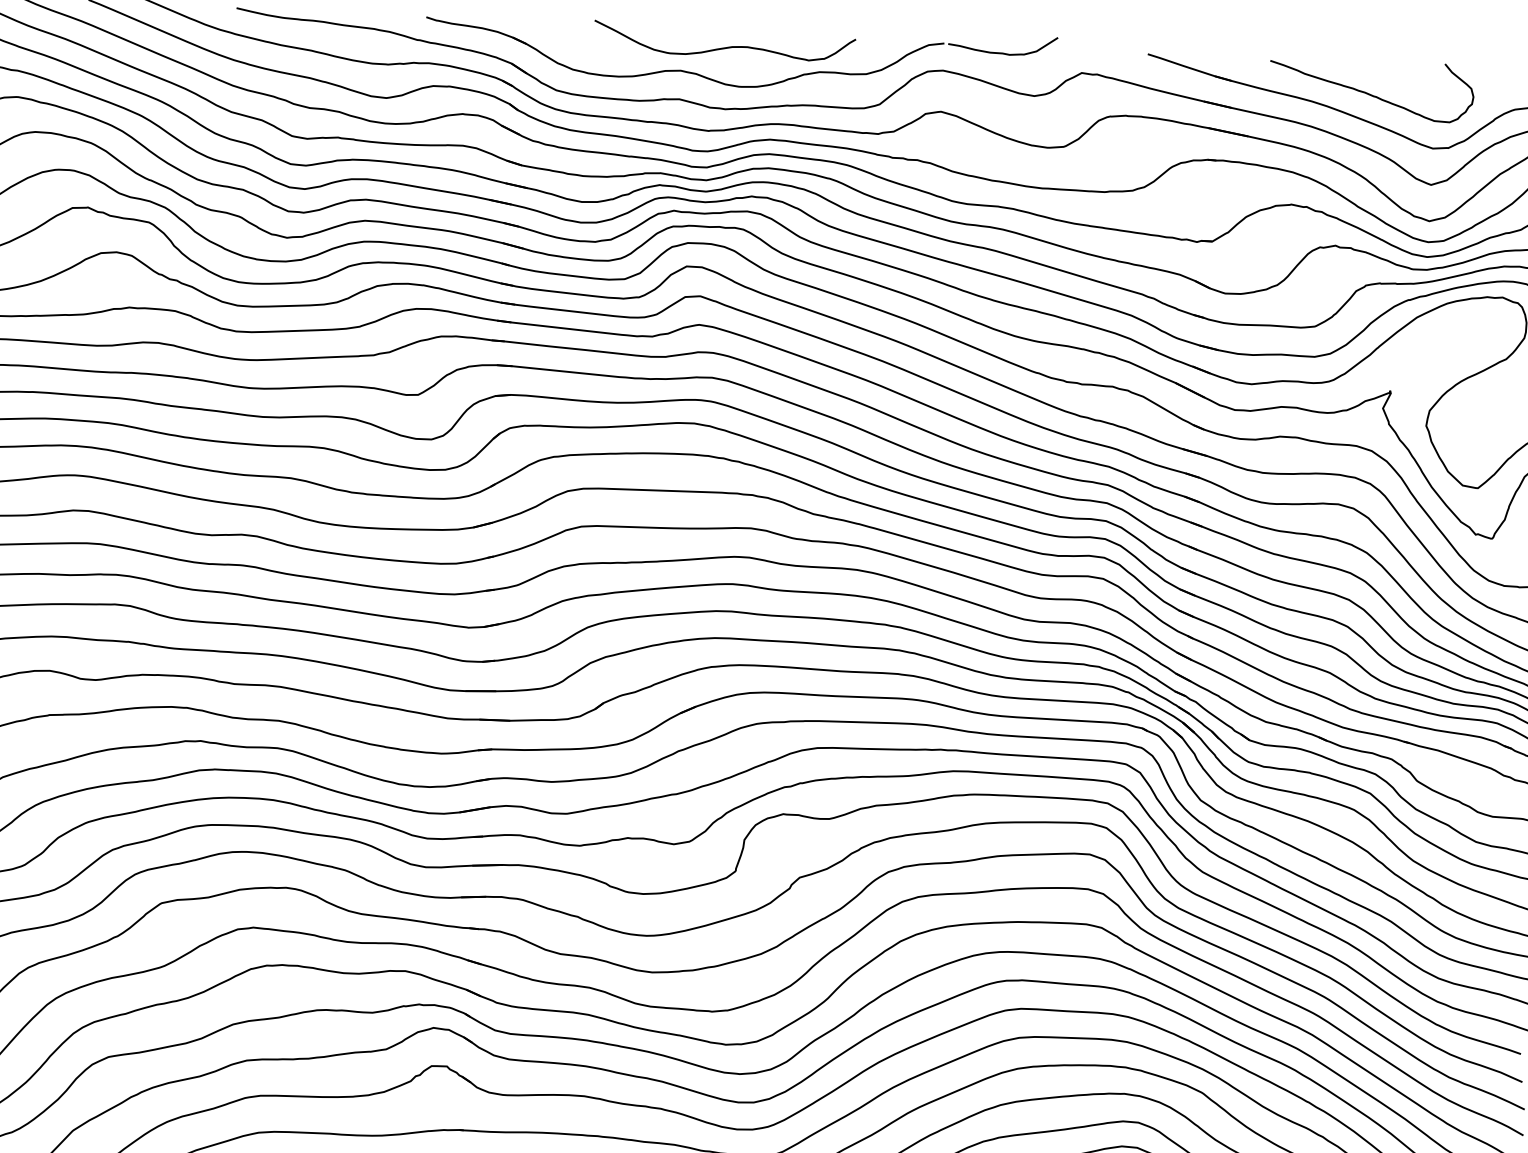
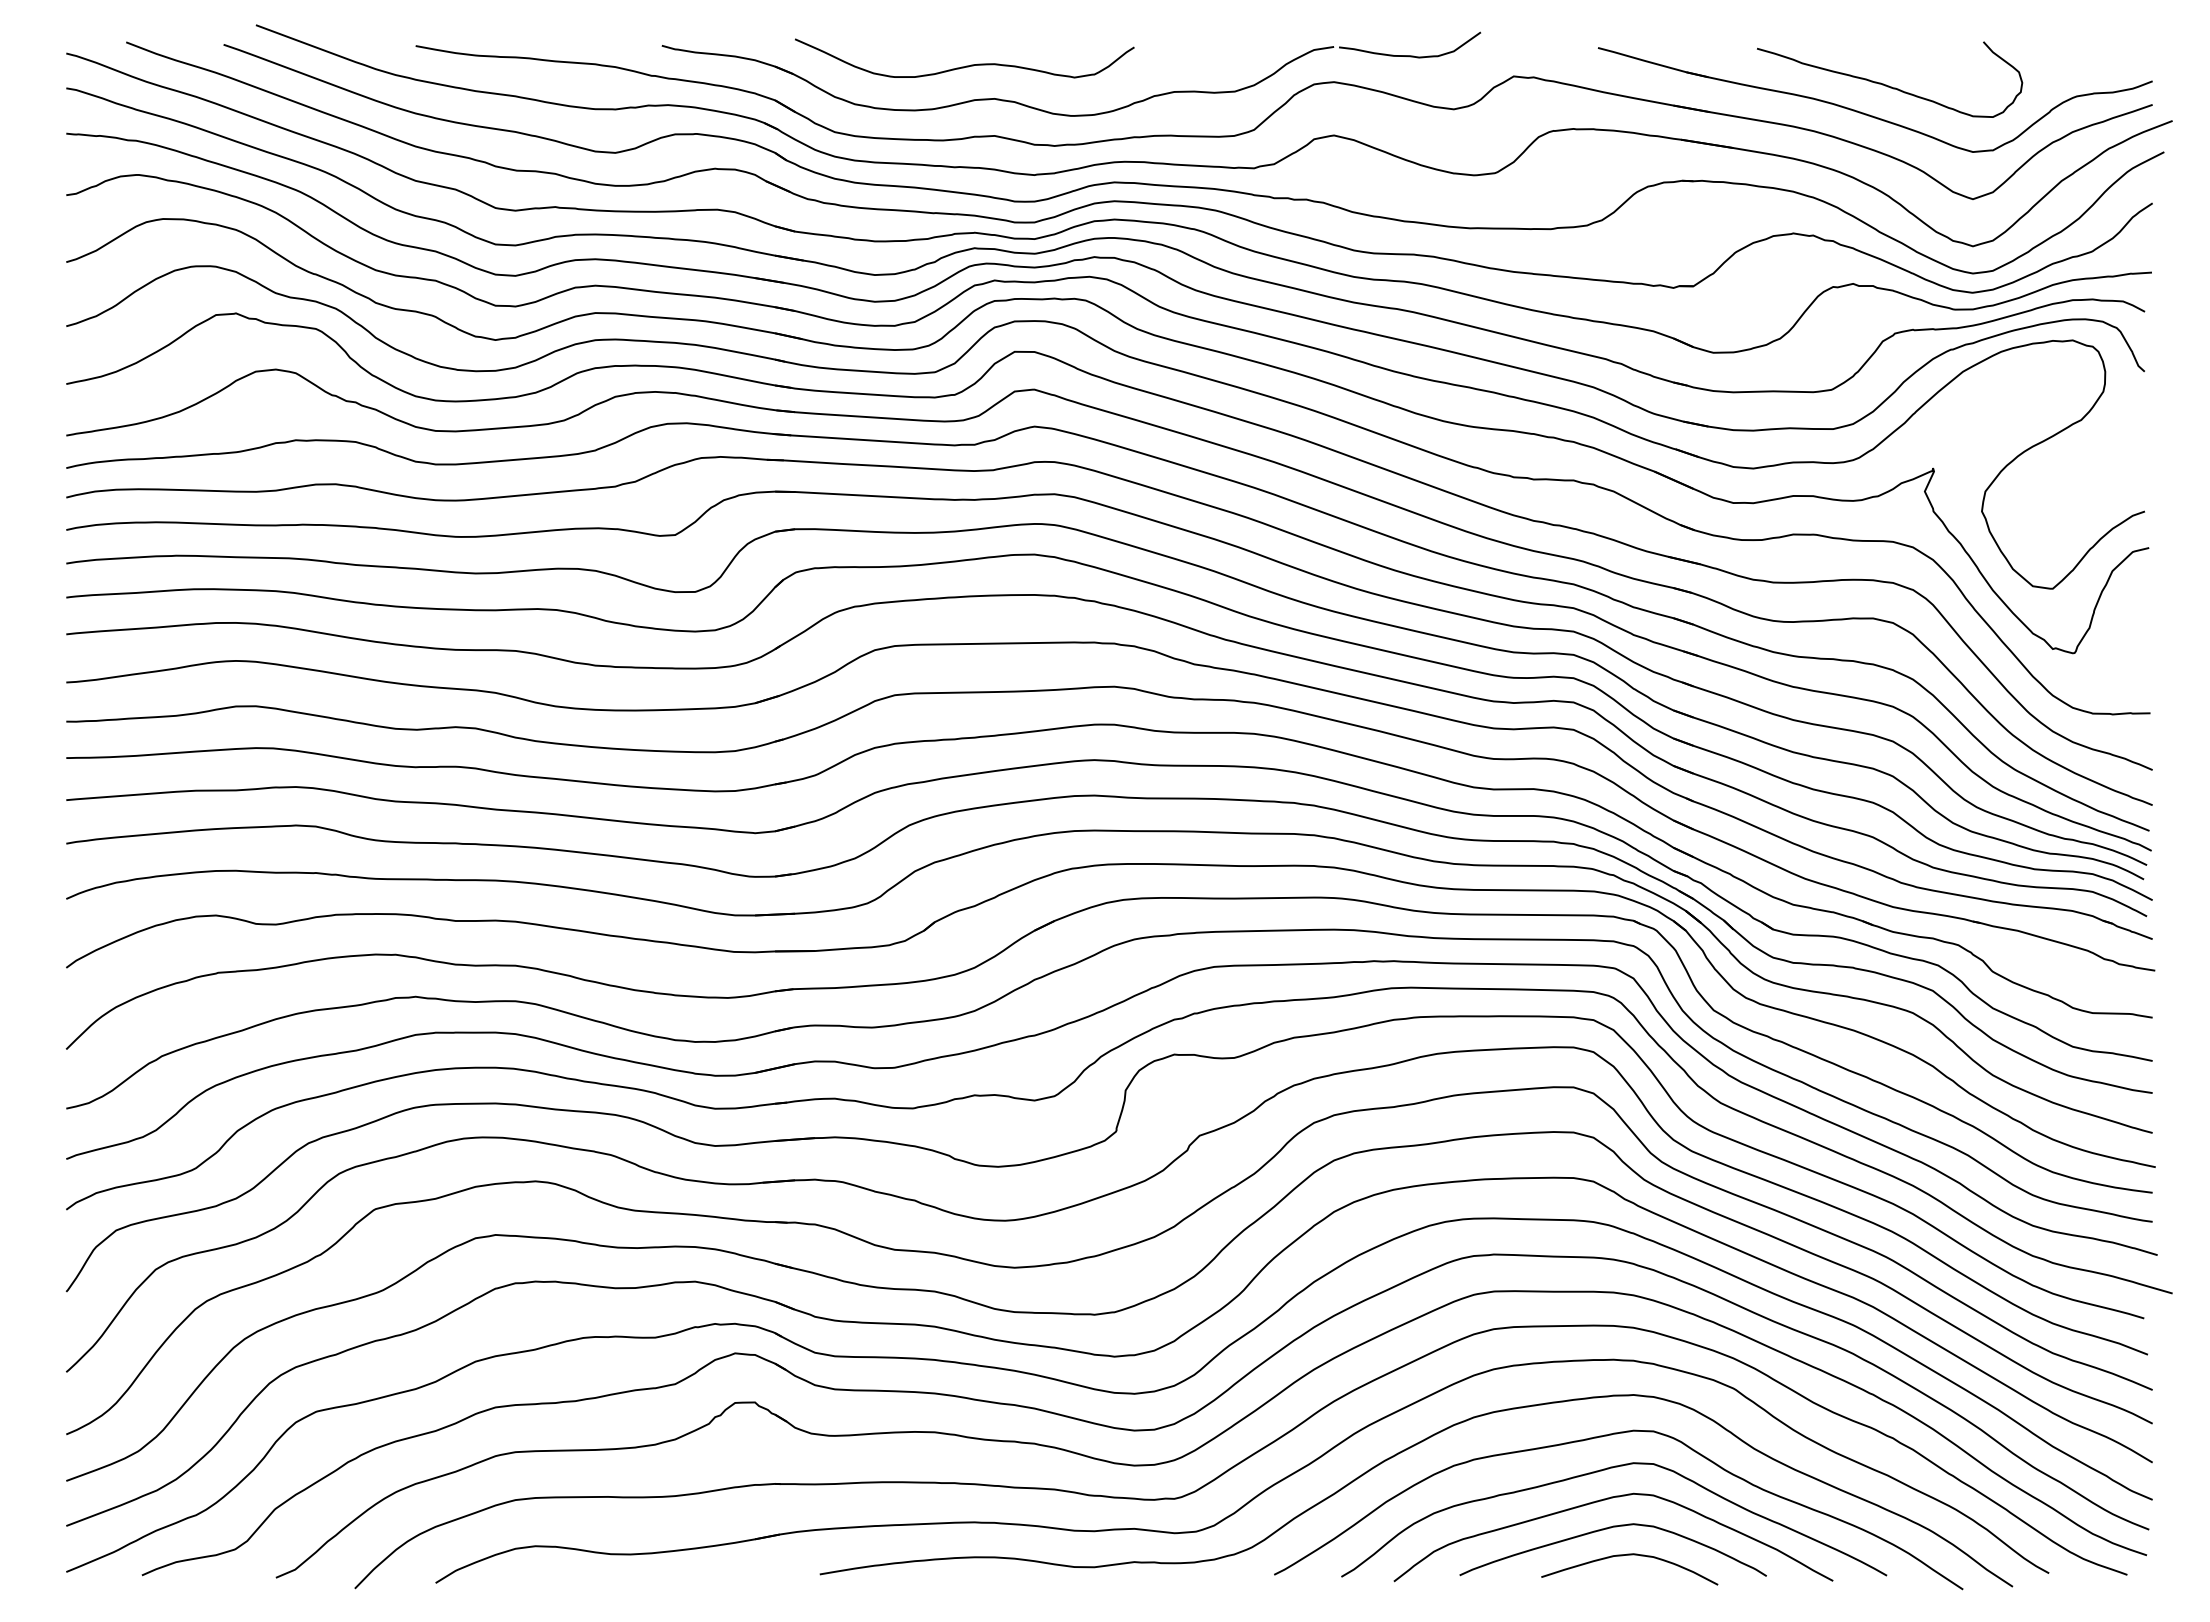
curve: (725, 47) -> (966, 65), moved

